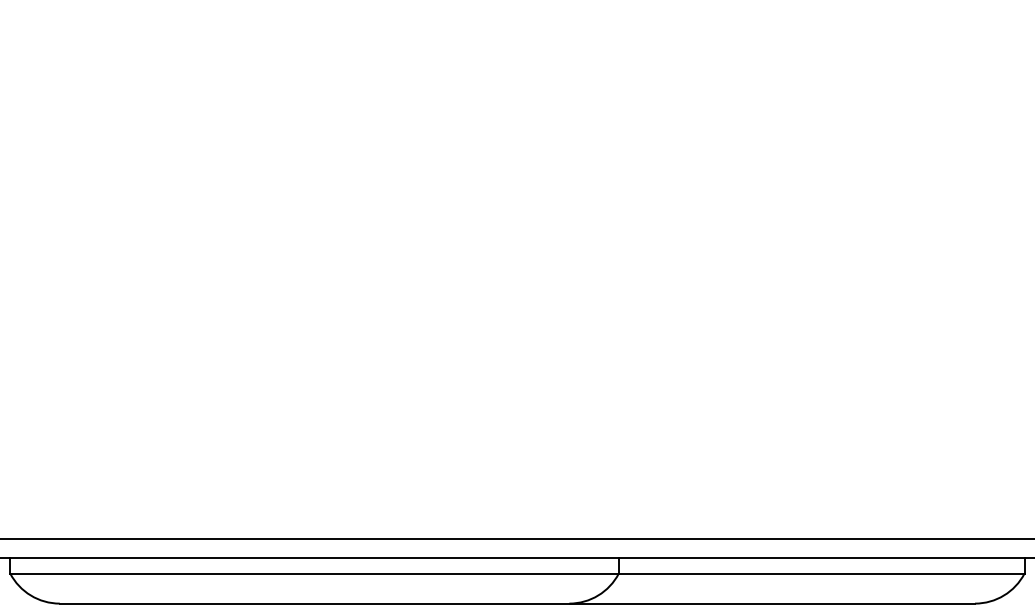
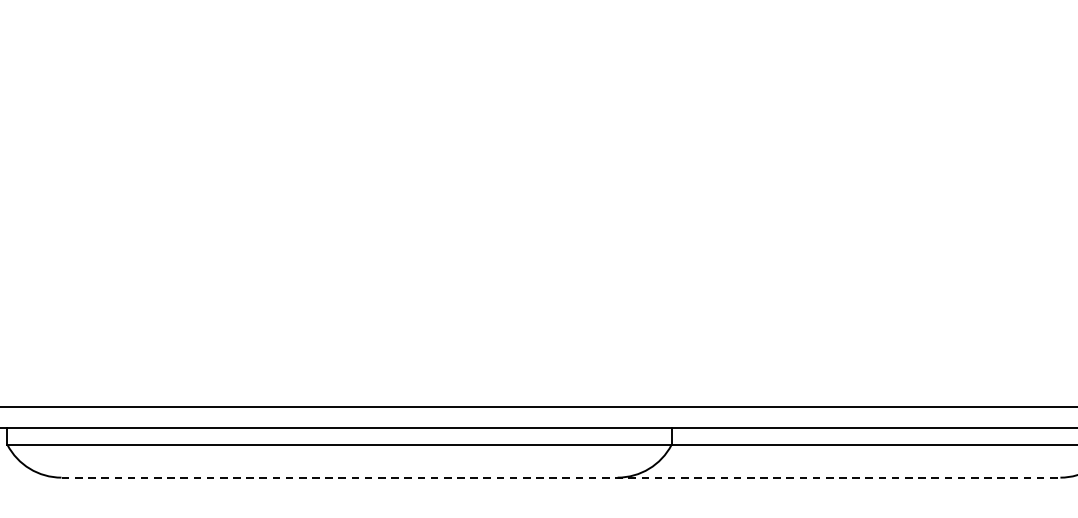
line: (518, 603) -> (562, 477), solid -> dashed

